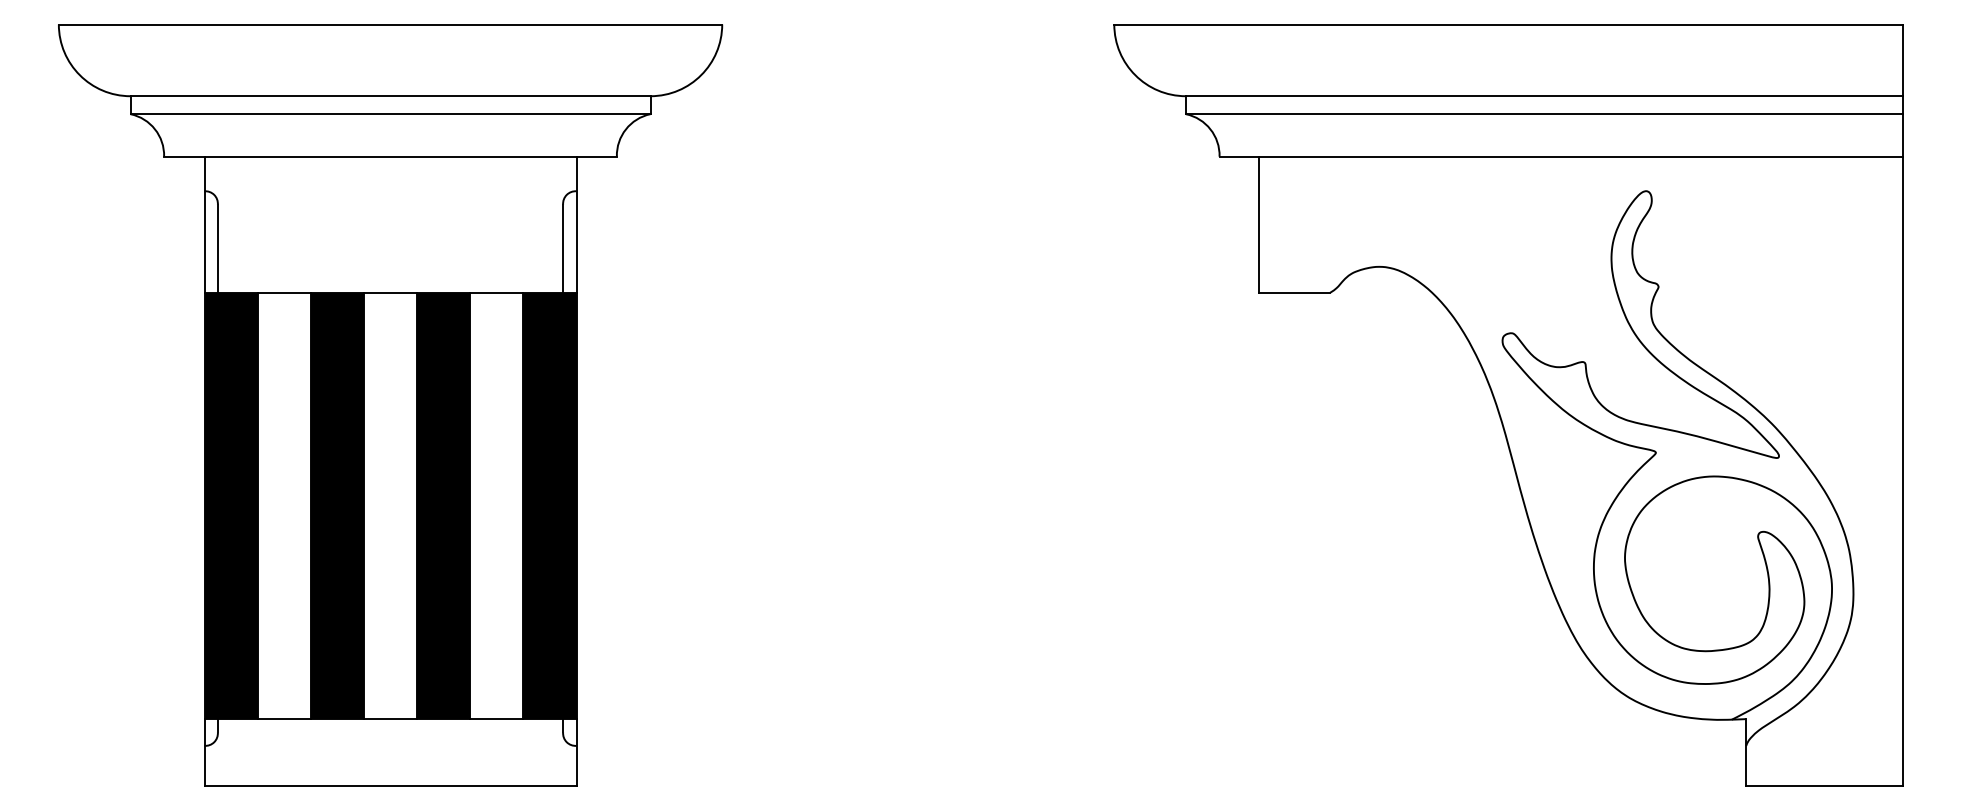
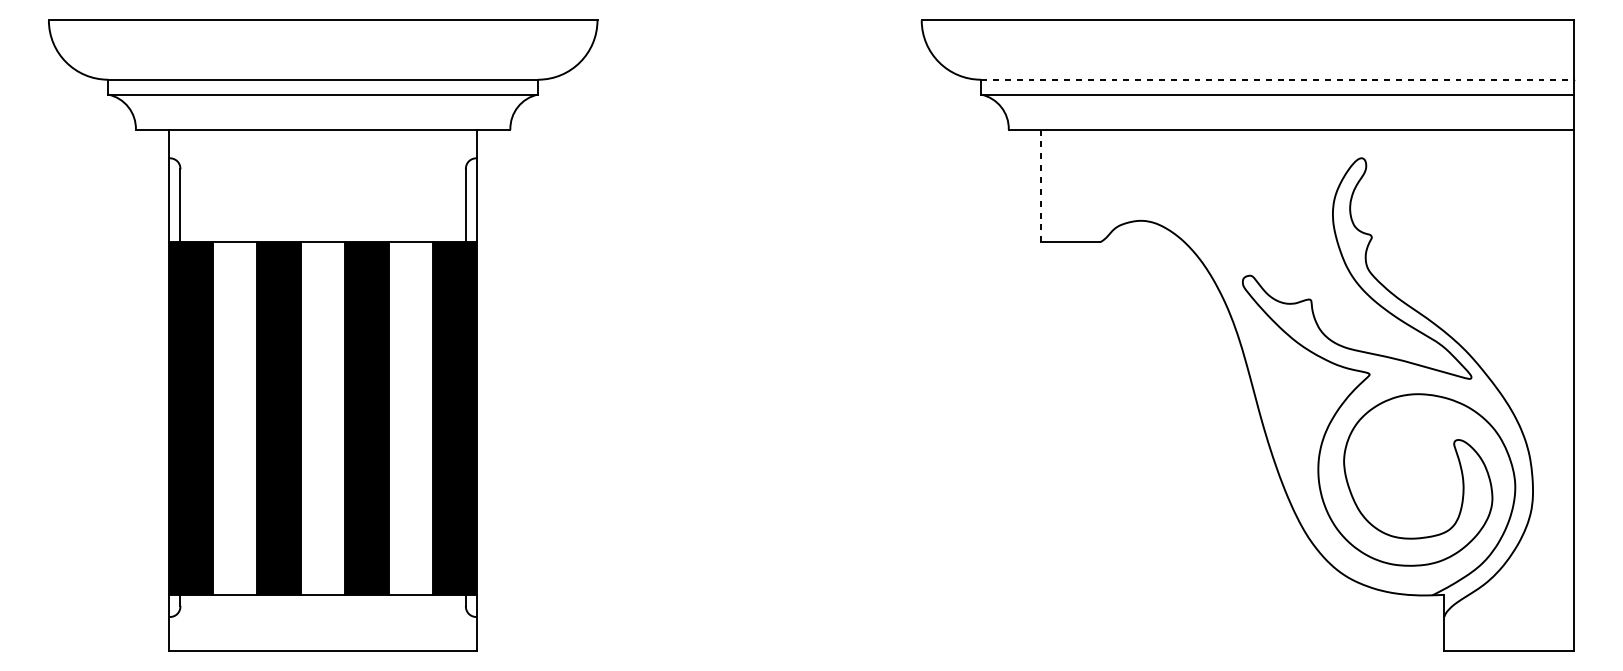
line: (1544, 96) -> (1277, 79), solid -> dashed
line: (1259, 224) -> (1041, 185), solid -> dashed

